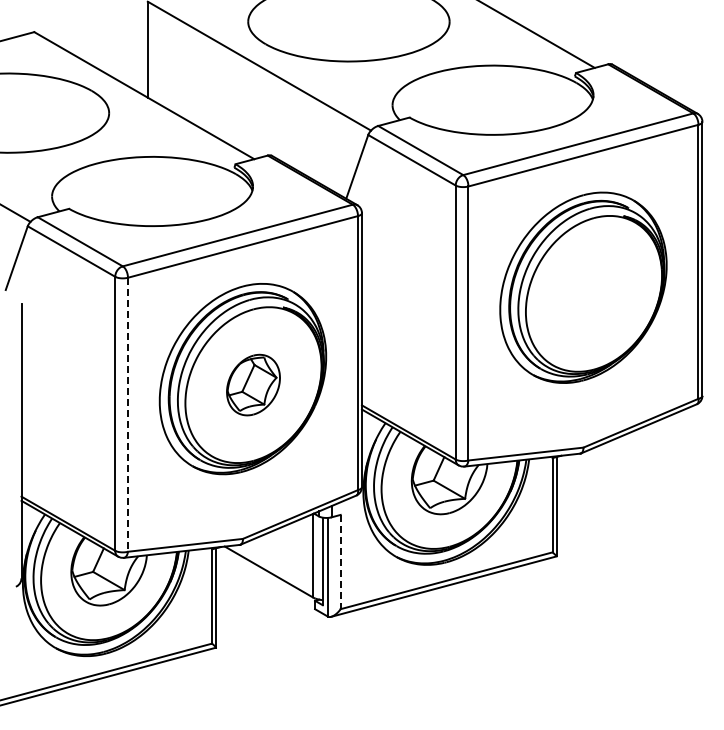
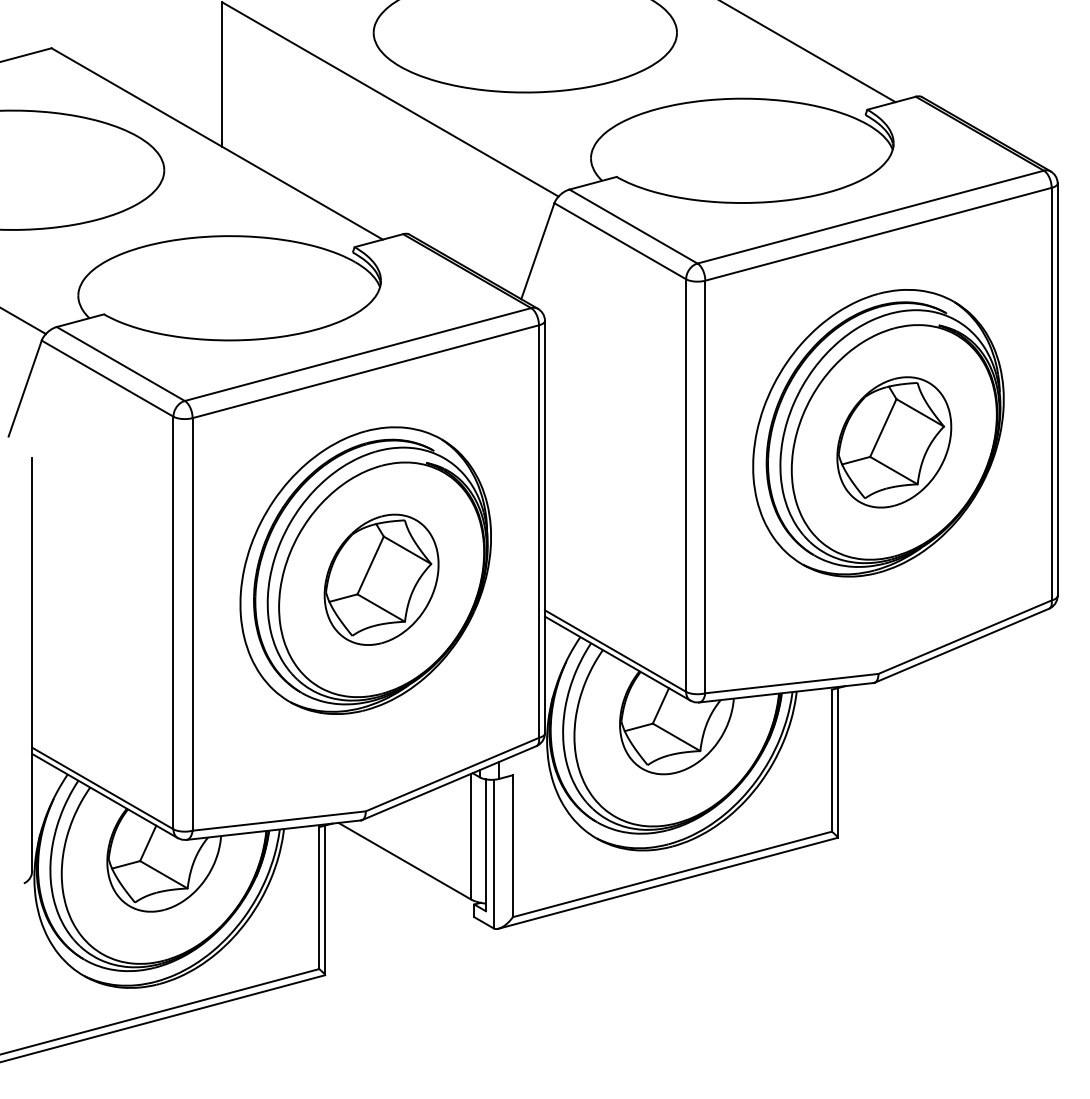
part: (593, 293) -> (893, 441), added
part: (253, 384) -> (381, 578), size x1.43
line: (127, 414) -> (191, 624), dashed -> solid
line: (340, 562) -> (512, 846), dashed -> solid

